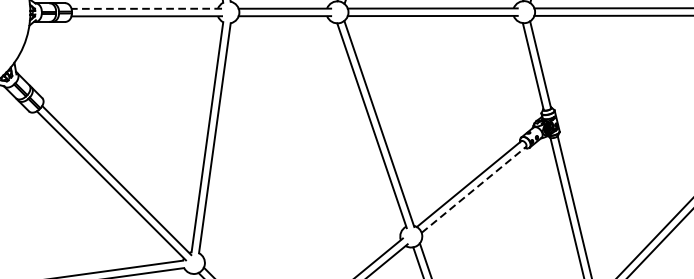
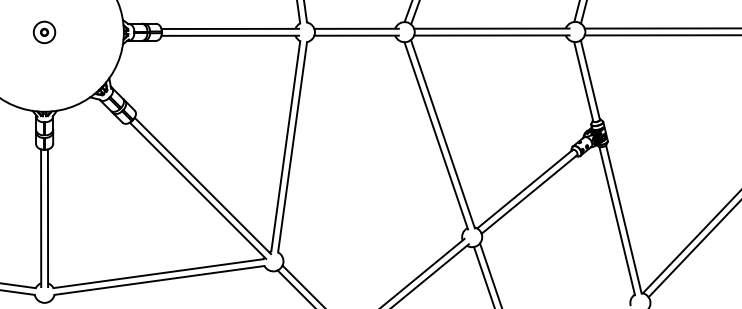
line: (146, 8) -> (230, 28), dashed -> solid
line: (473, 189) -> (529, 194), dashed -> solid

